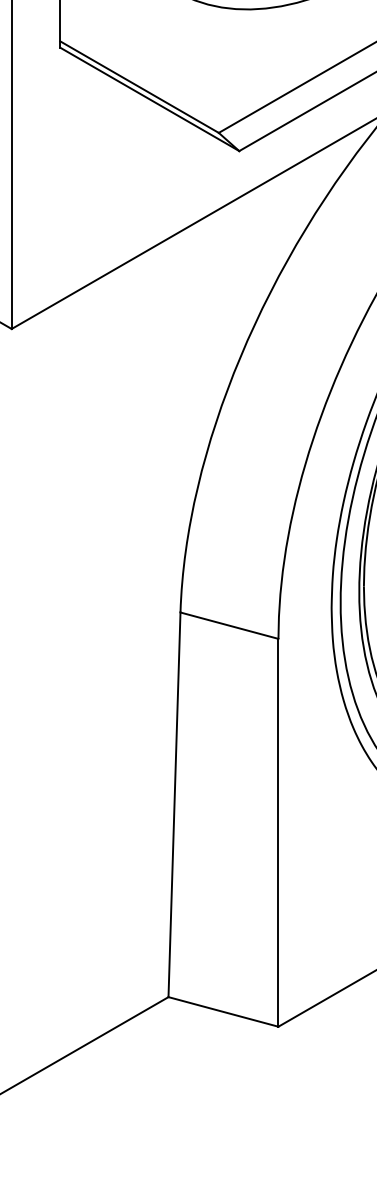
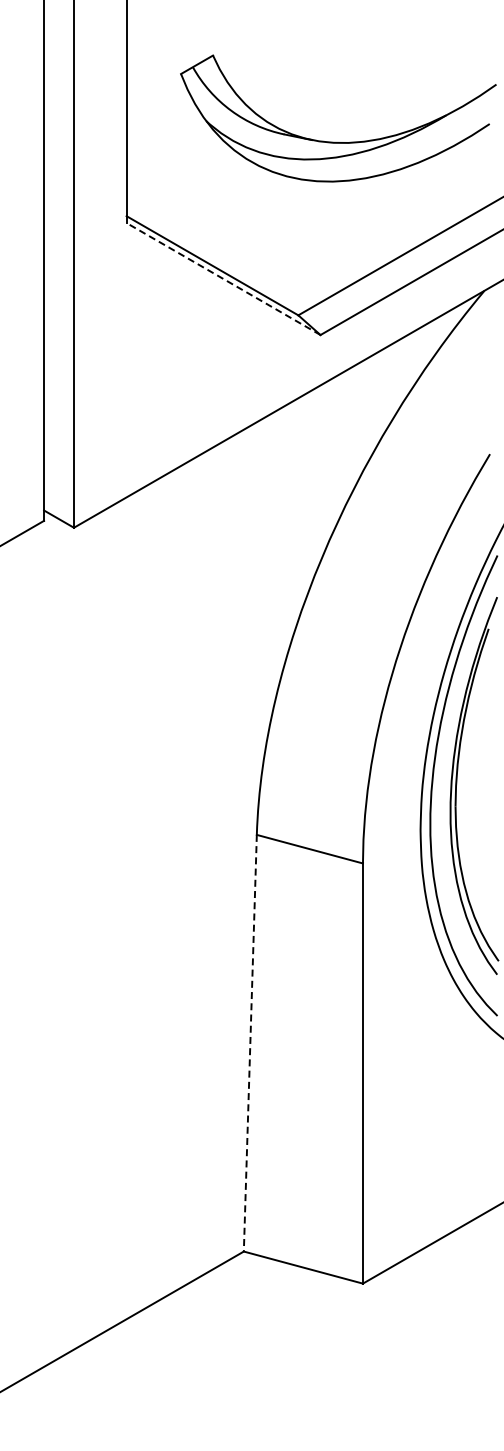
line: (149, 99) -> (223, 279), solid -> dashed
line: (174, 805) -> (250, 1043), solid -> dashed

